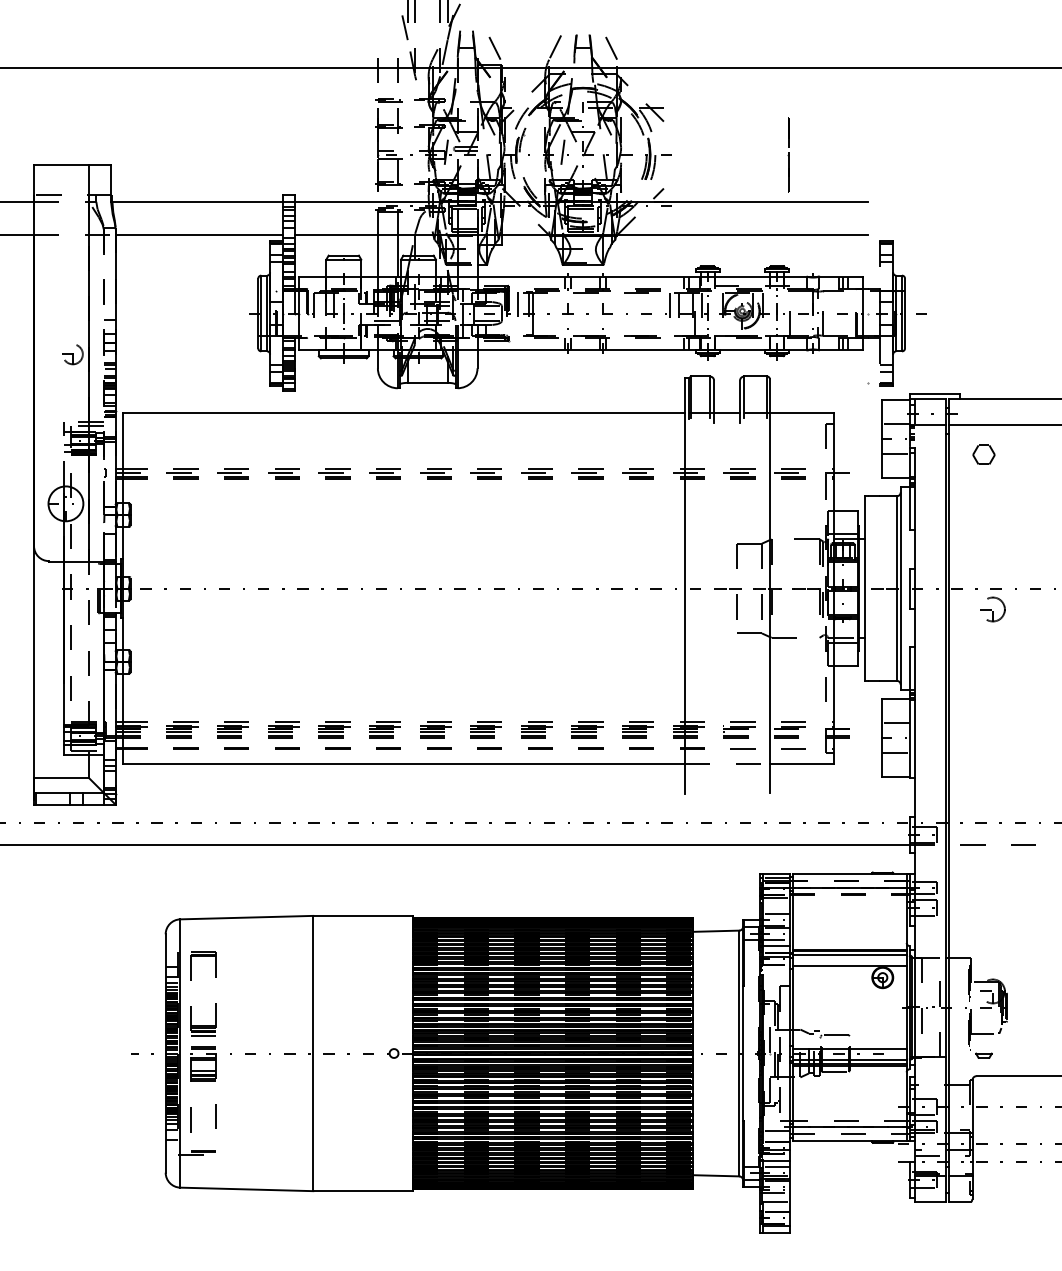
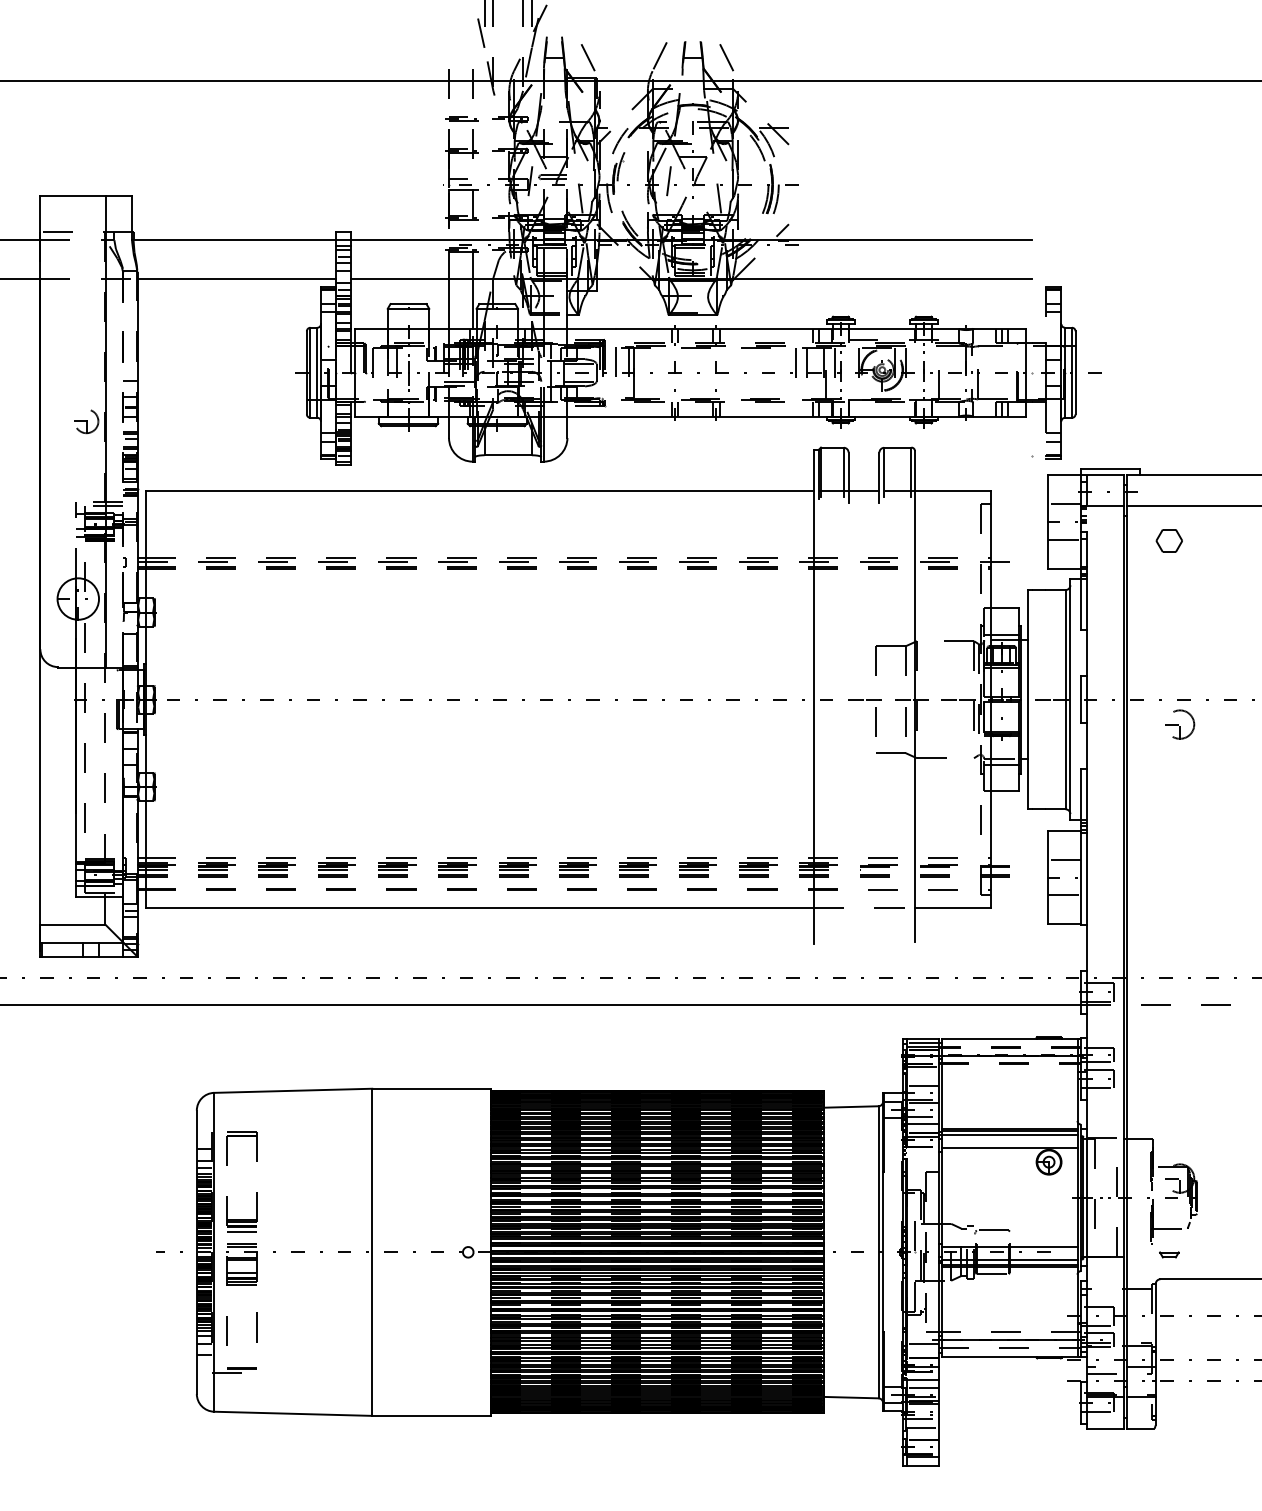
line: (788, 155) -> (937, 184), removed

